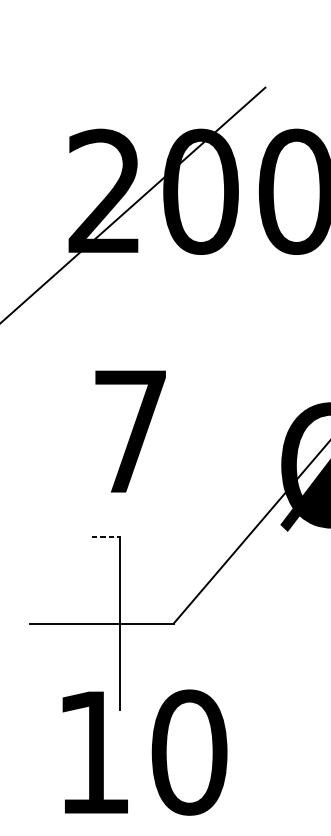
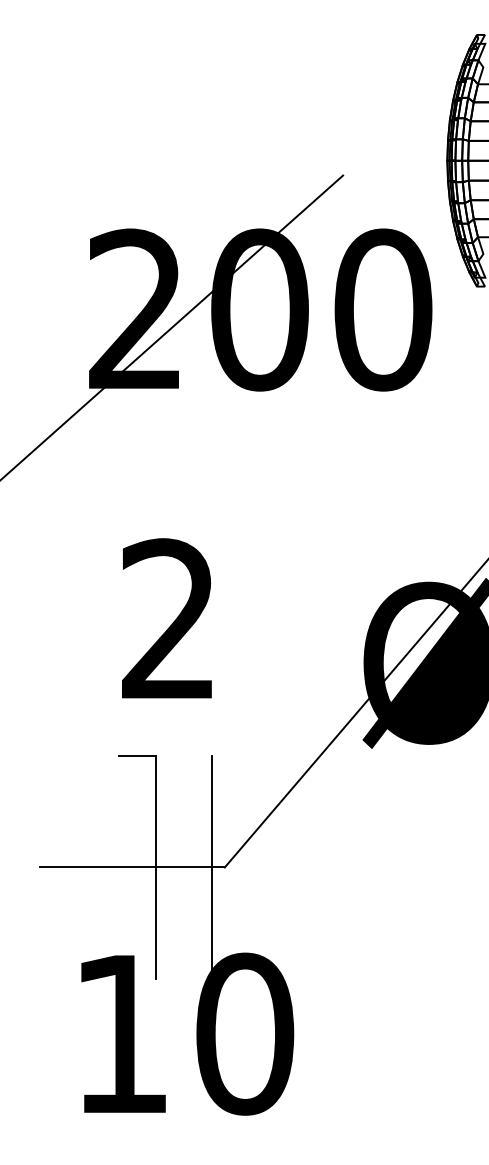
text: (130, 430) -> (168, 618), 7 -> 2
line: (106, 537) -> (137, 756), dashed -> solid
line: (163, 623) -> (211, 867), added

